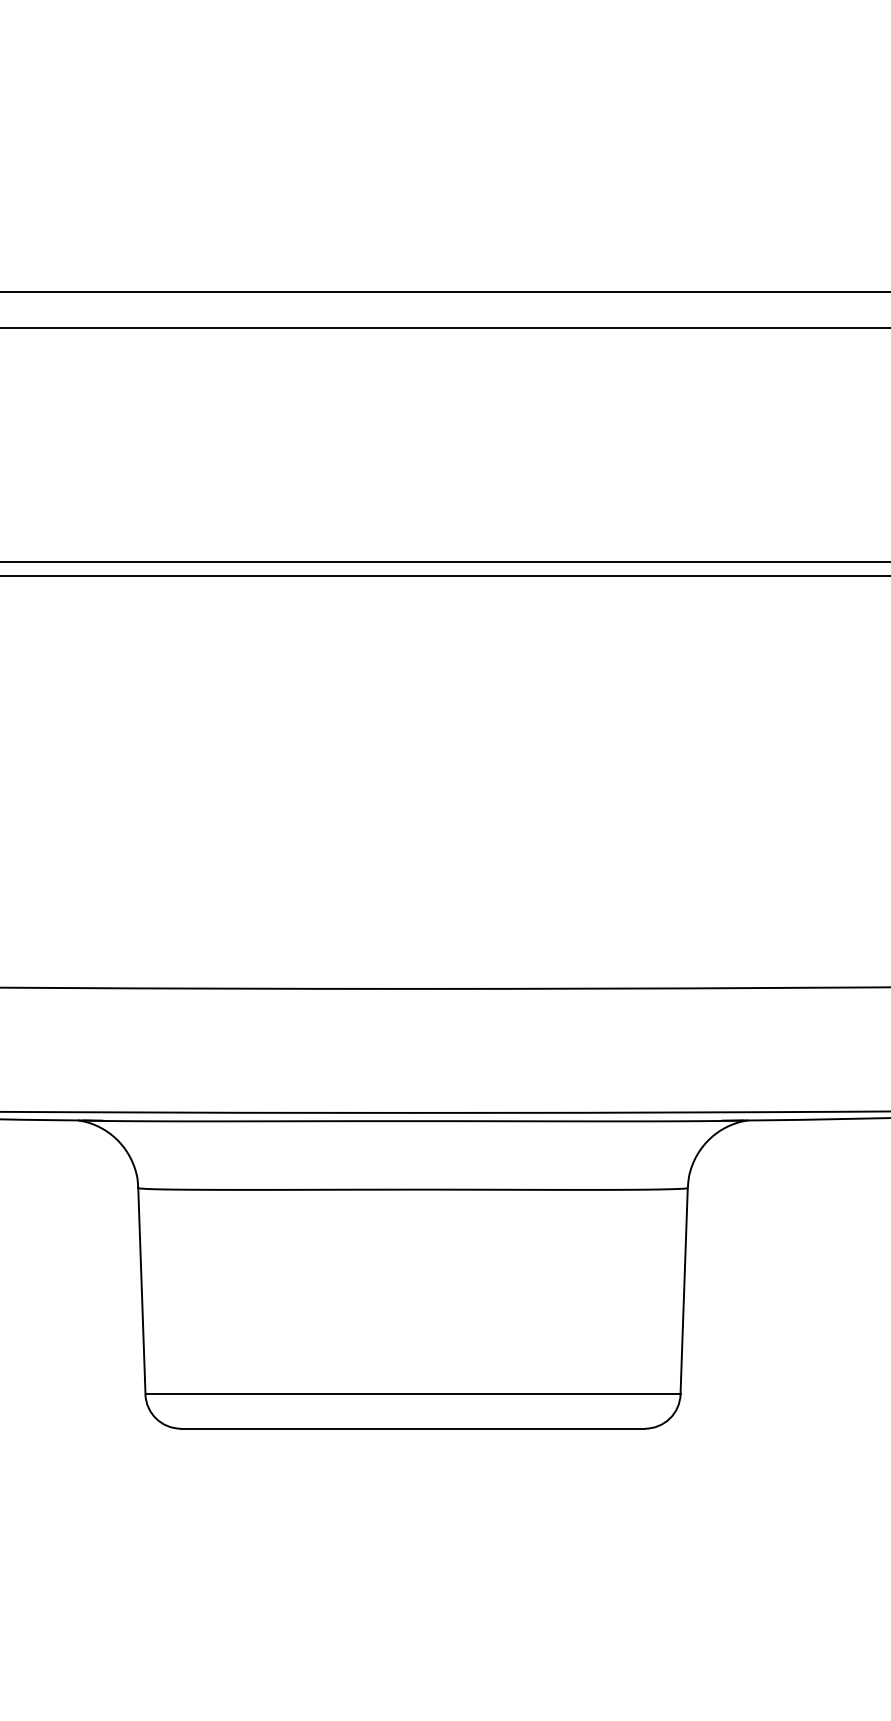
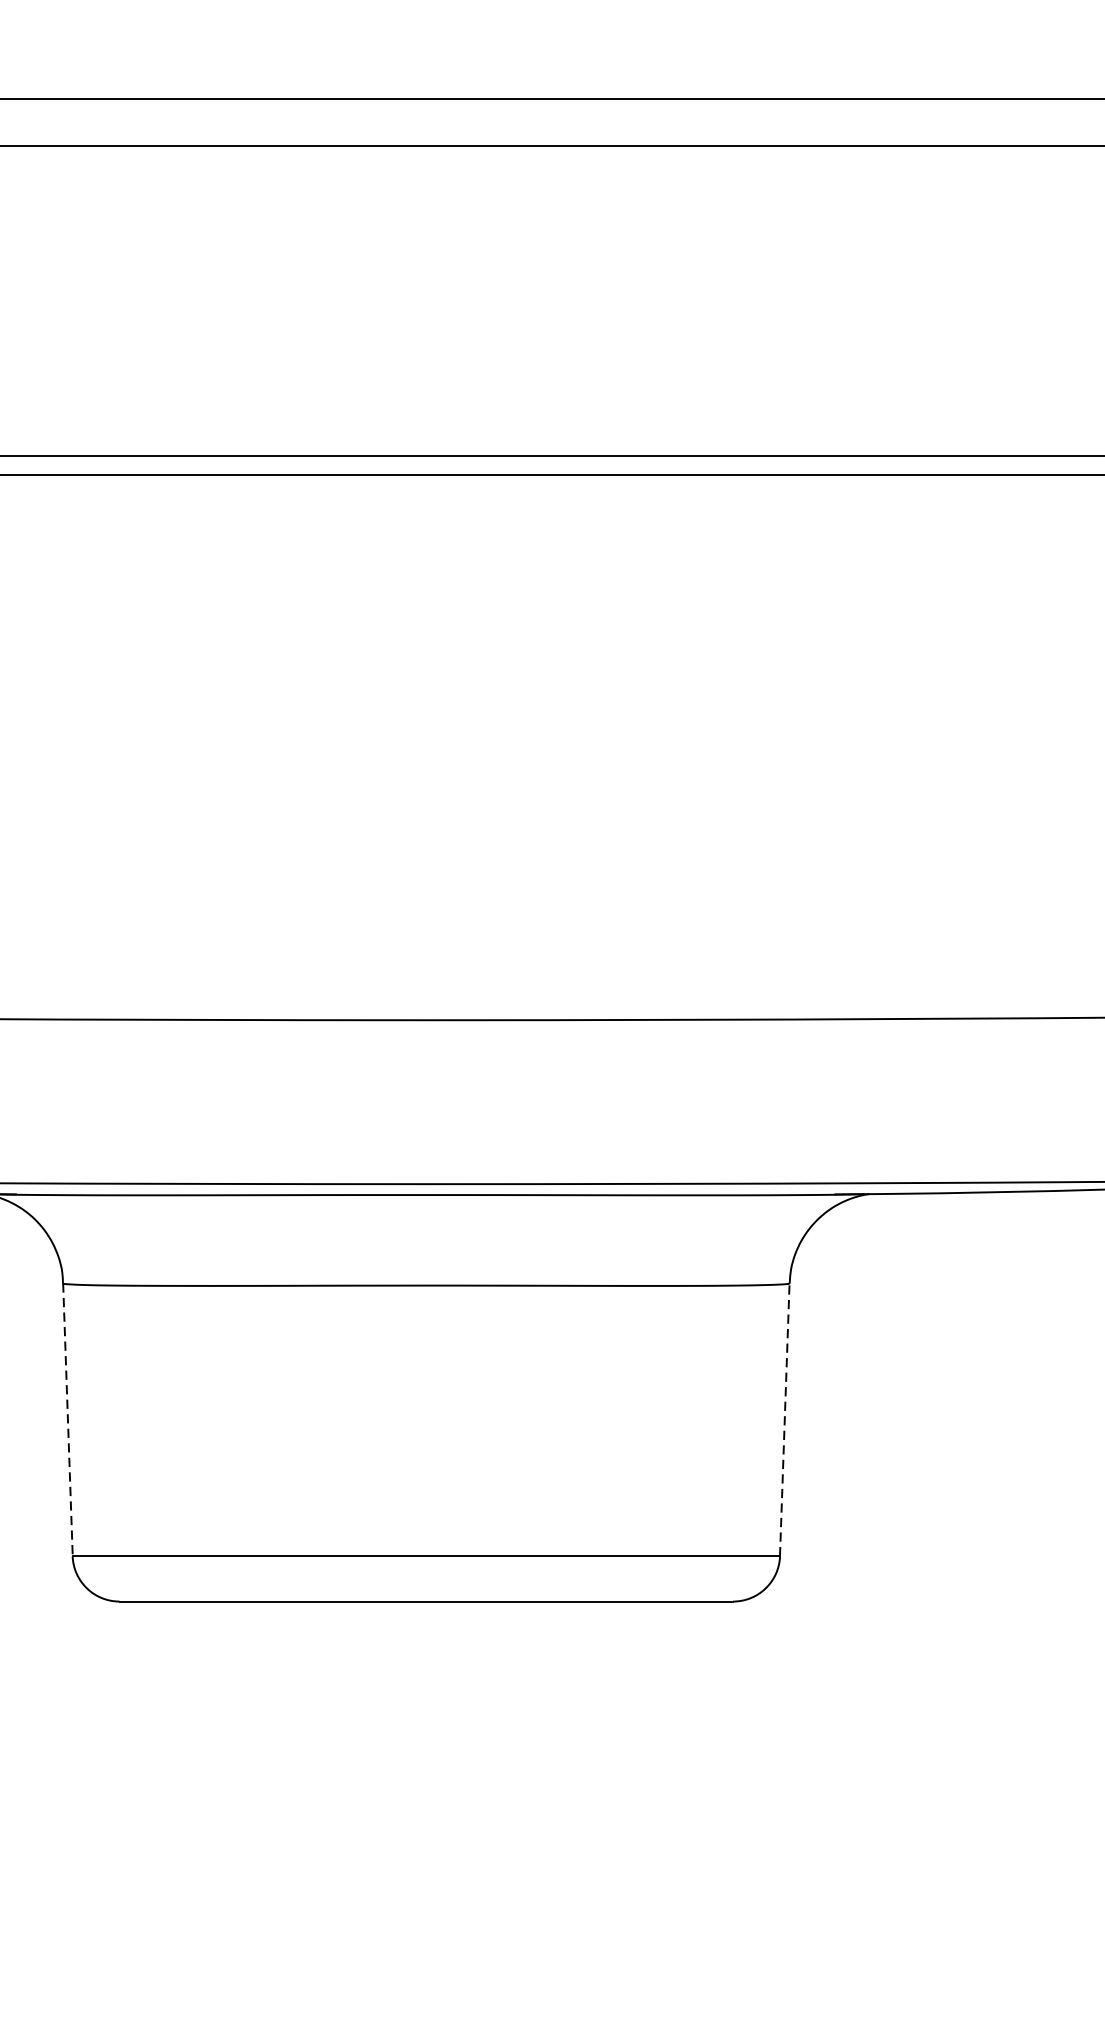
line: (684, 1290) -> (785, 1418), solid -> dashed
line: (141, 1291) -> (67, 1420), solid -> dashed

